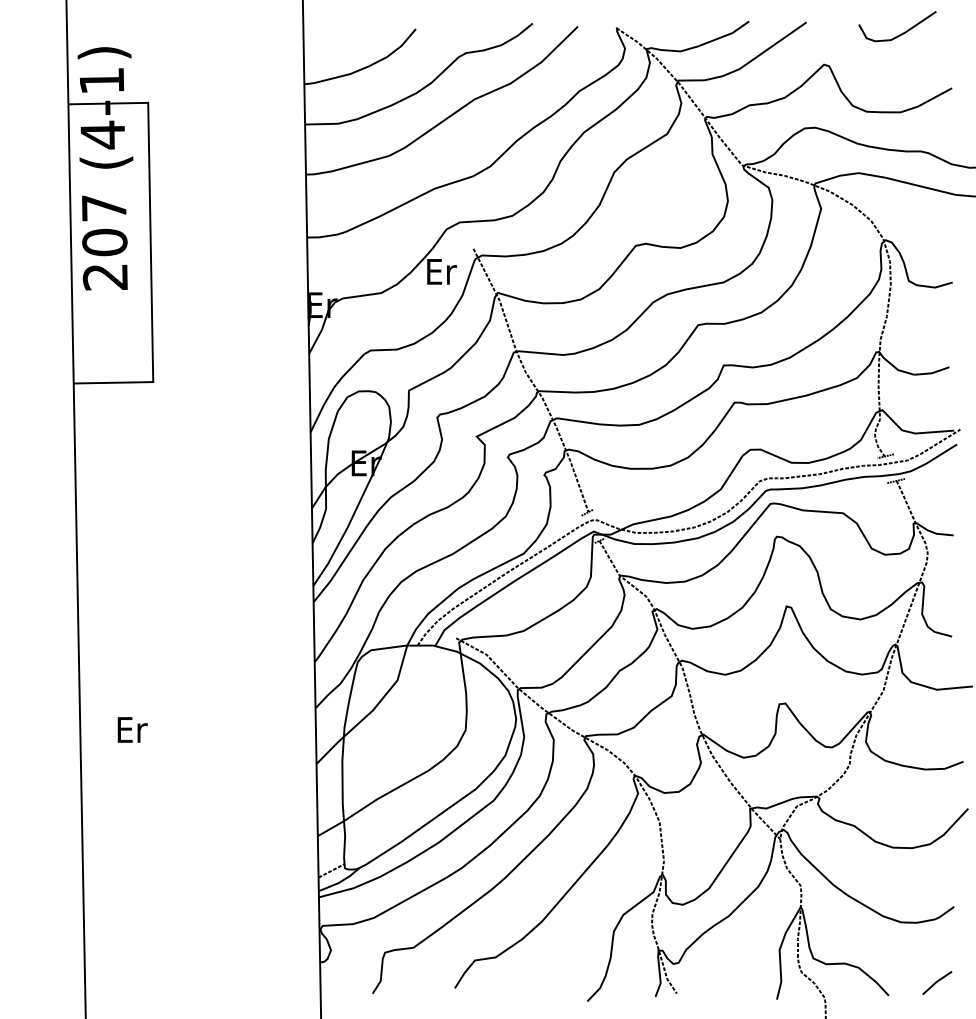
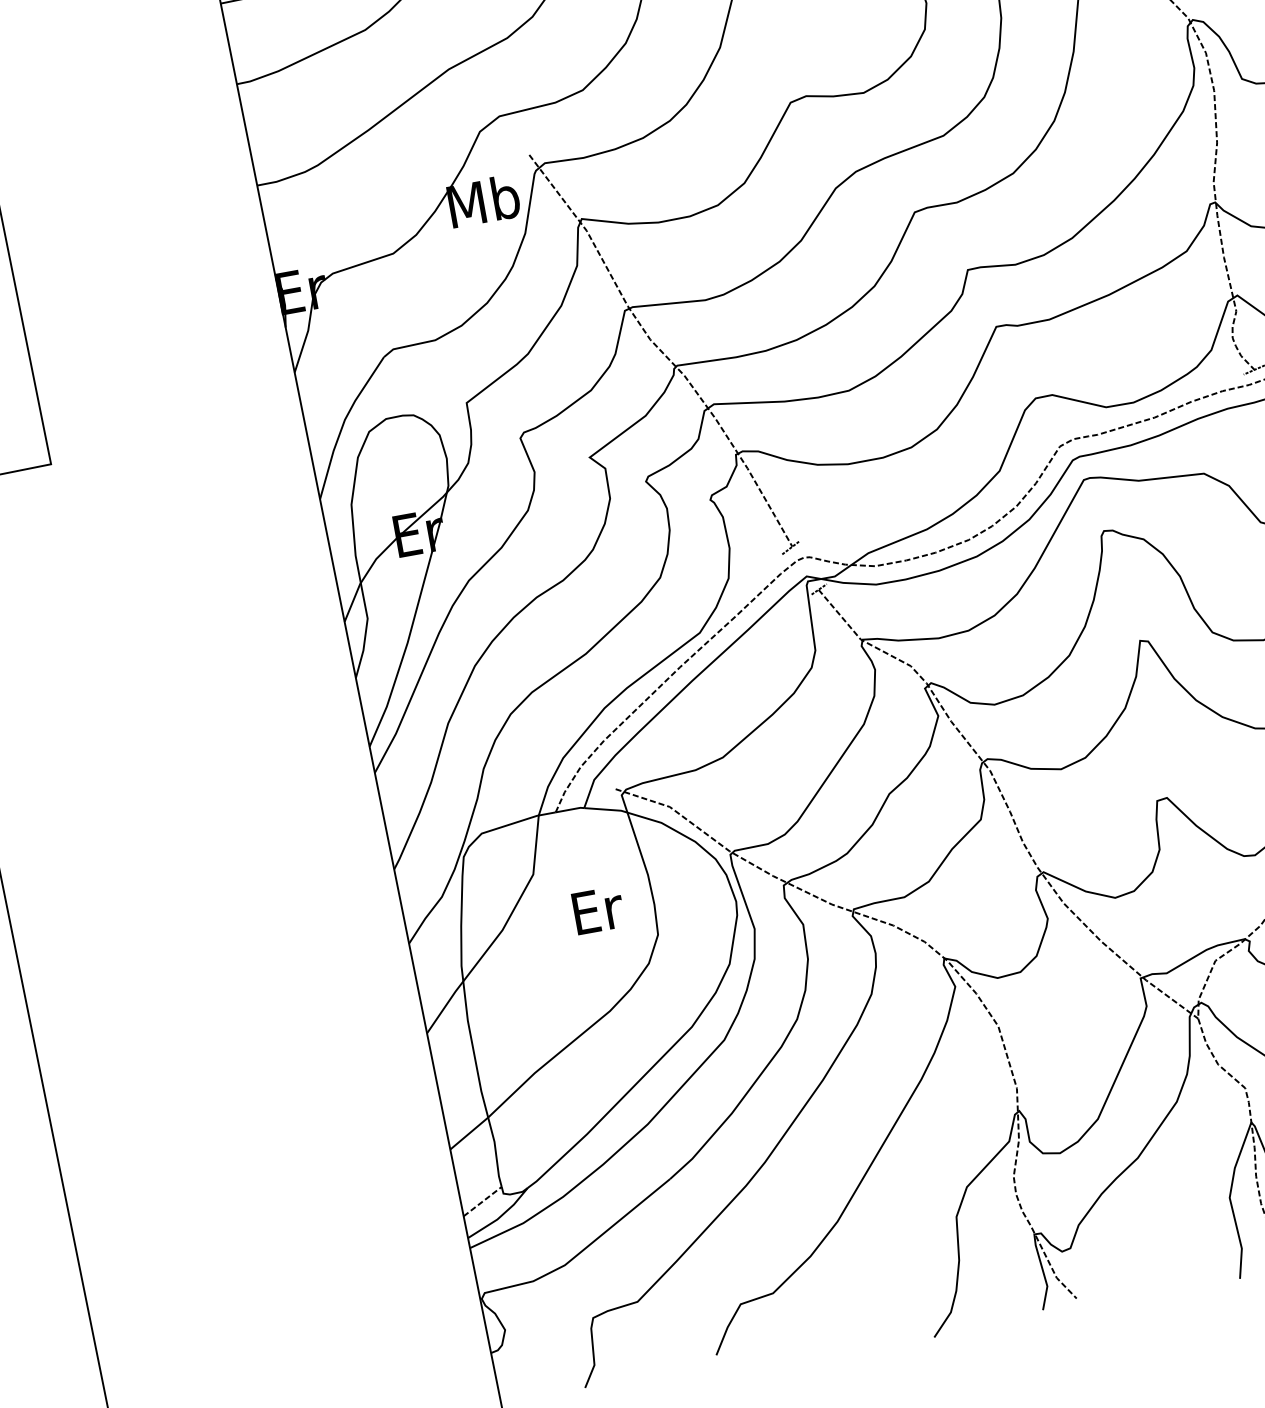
text: (441, 271) -> (484, 201), Er -> Mb
text: (132, 729) -> (598, 909), moved

